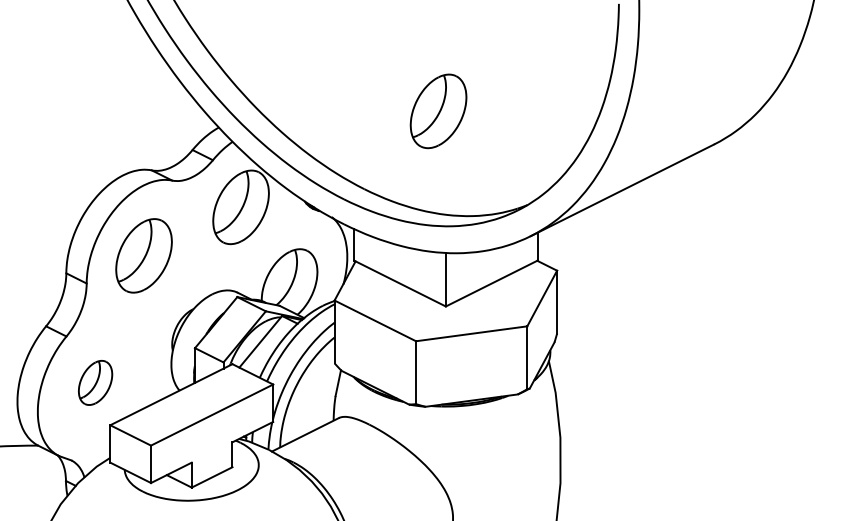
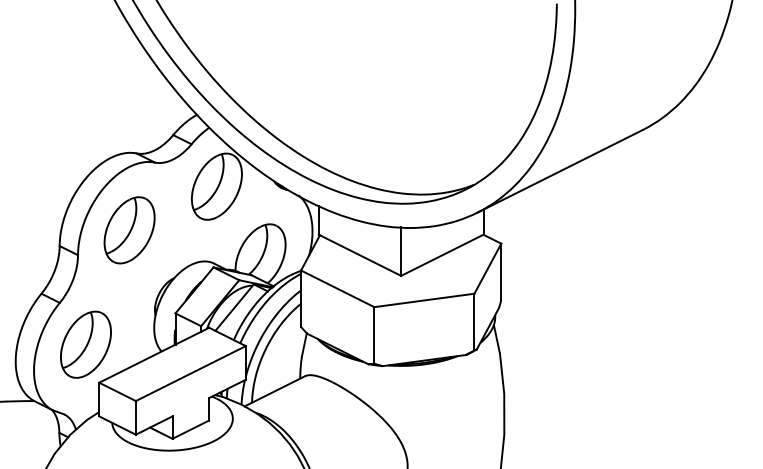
part: (438, 111) -> (394, 100), removed
part: (95, 382) -> (85, 344), size x1.67

